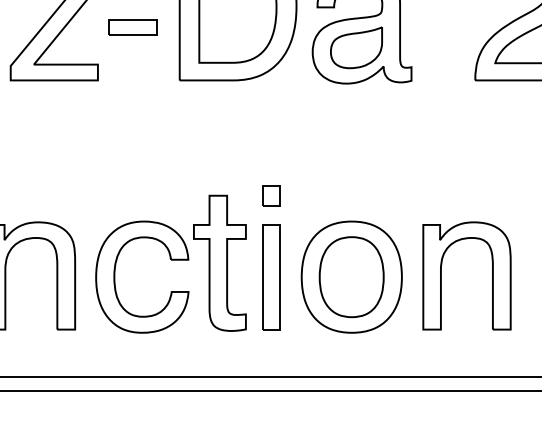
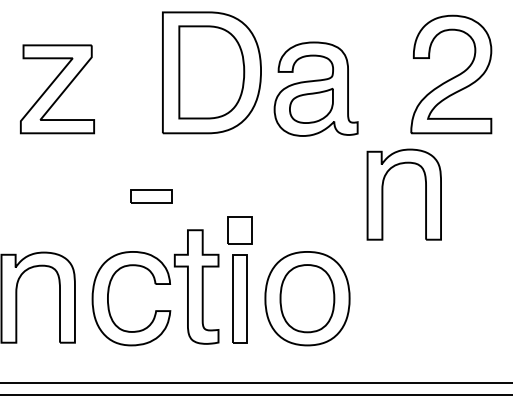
part: (132, 27) -> (151, 196), moved
part: (270, 196) -> (239, 230), size x1.6
part: (442, 275) -> (383, 194), moved

